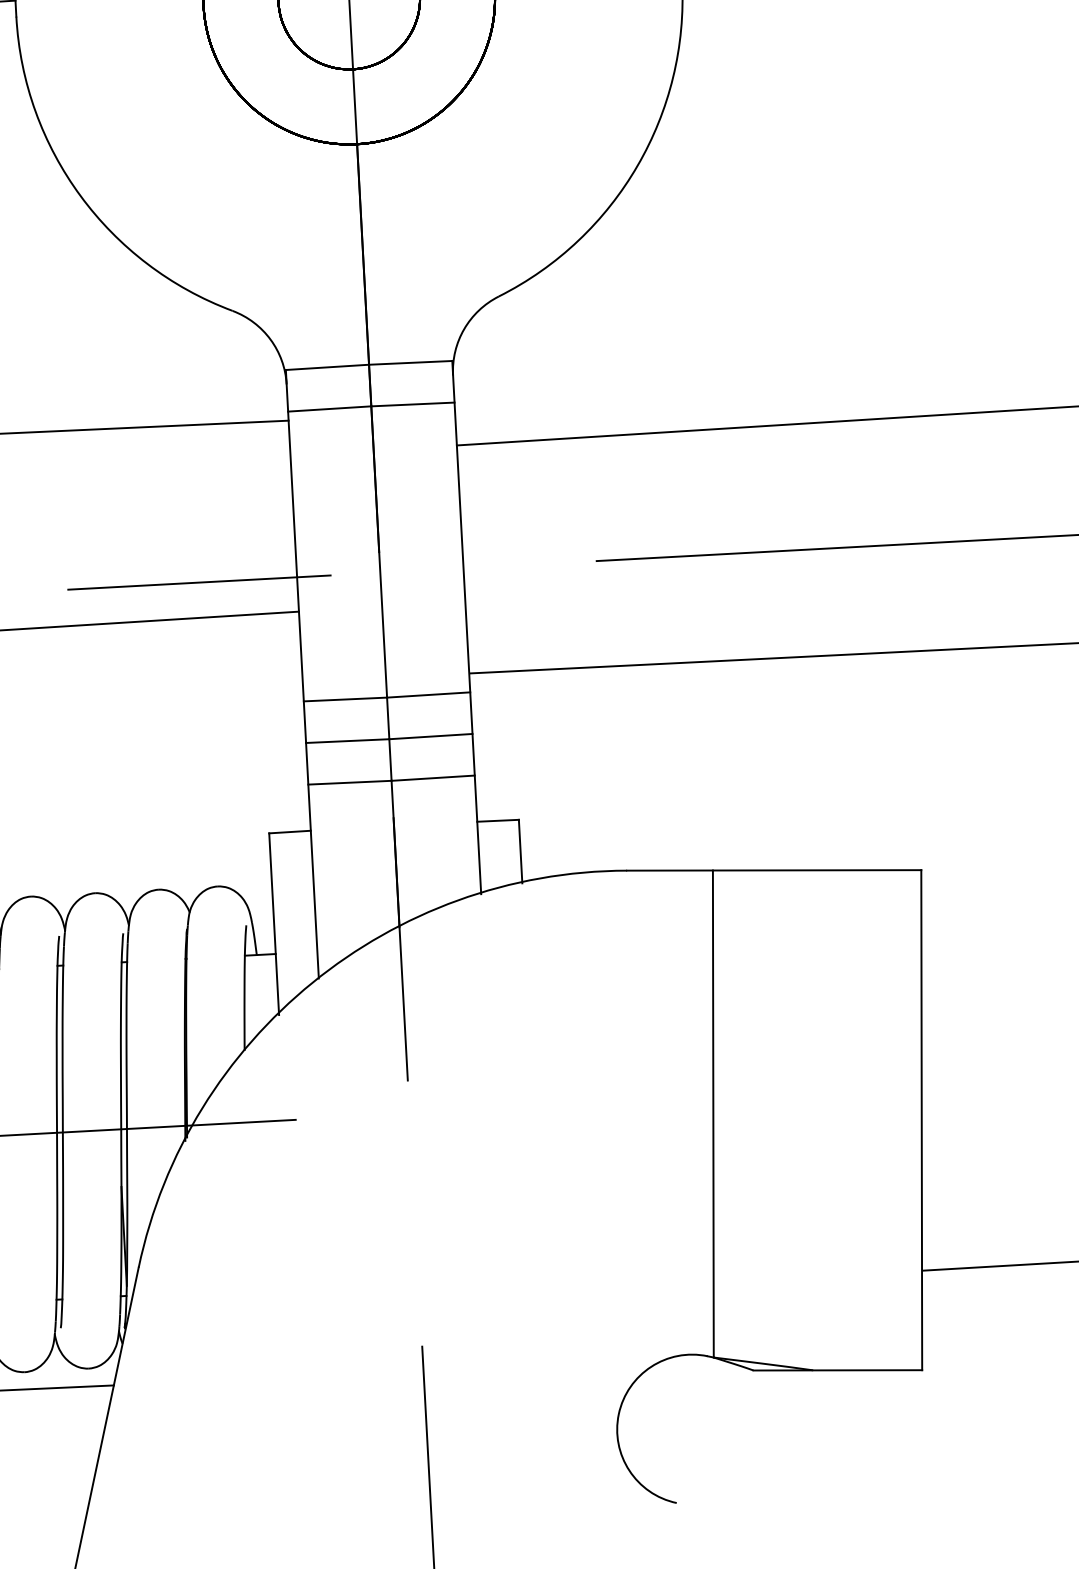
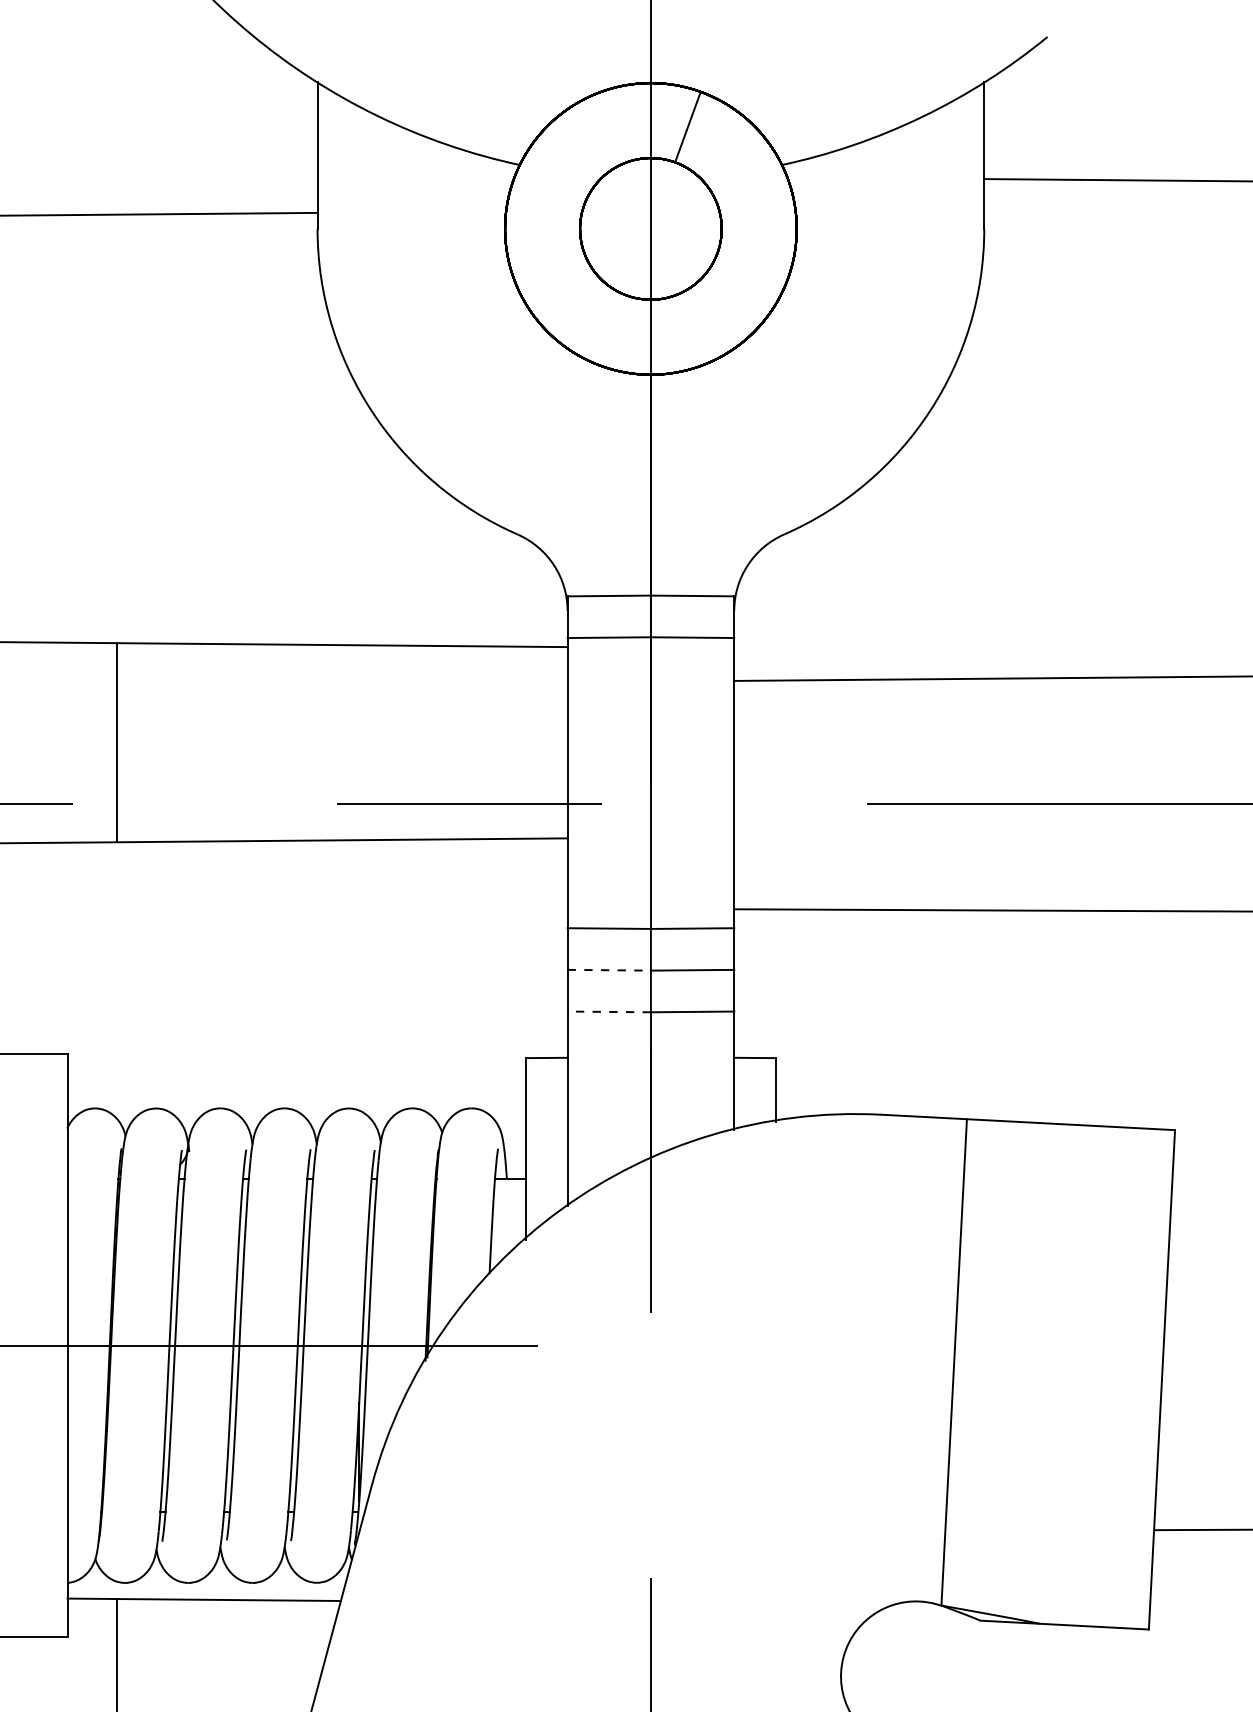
line: (347, 741) -> (609, 970), solid -> dashed
line: (350, 782) -> (609, 1011), solid -> dashed

